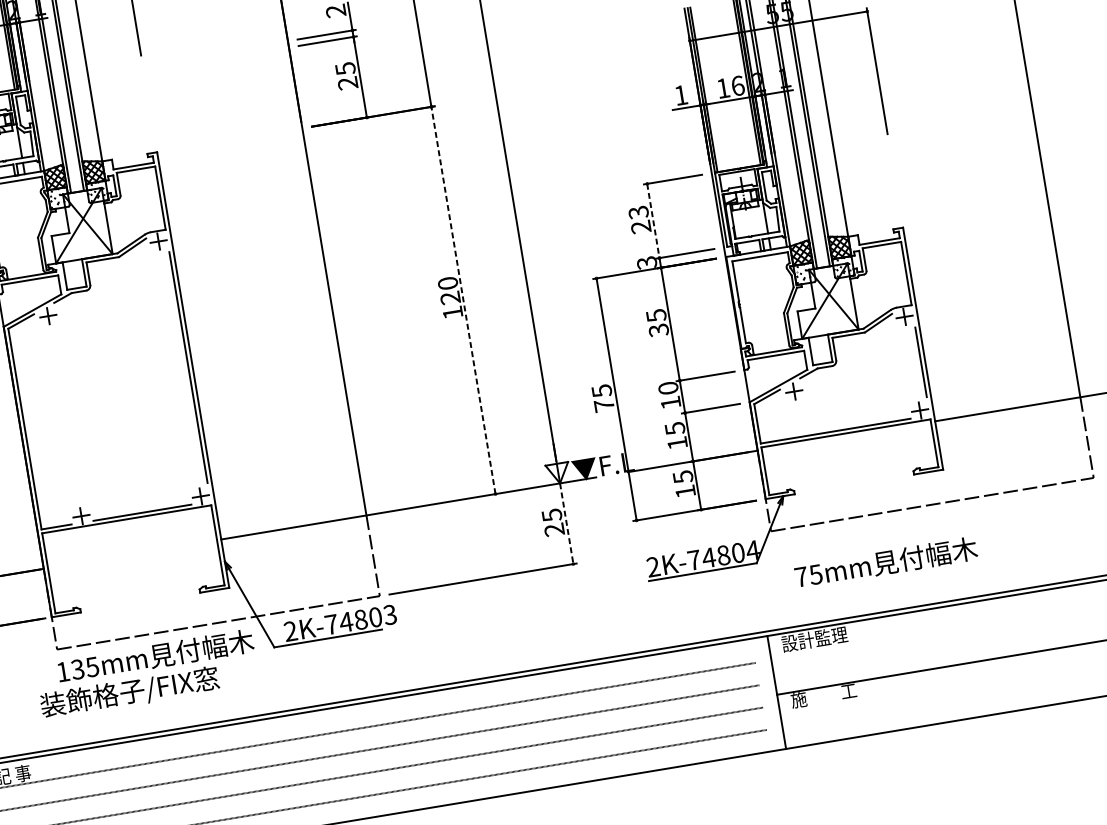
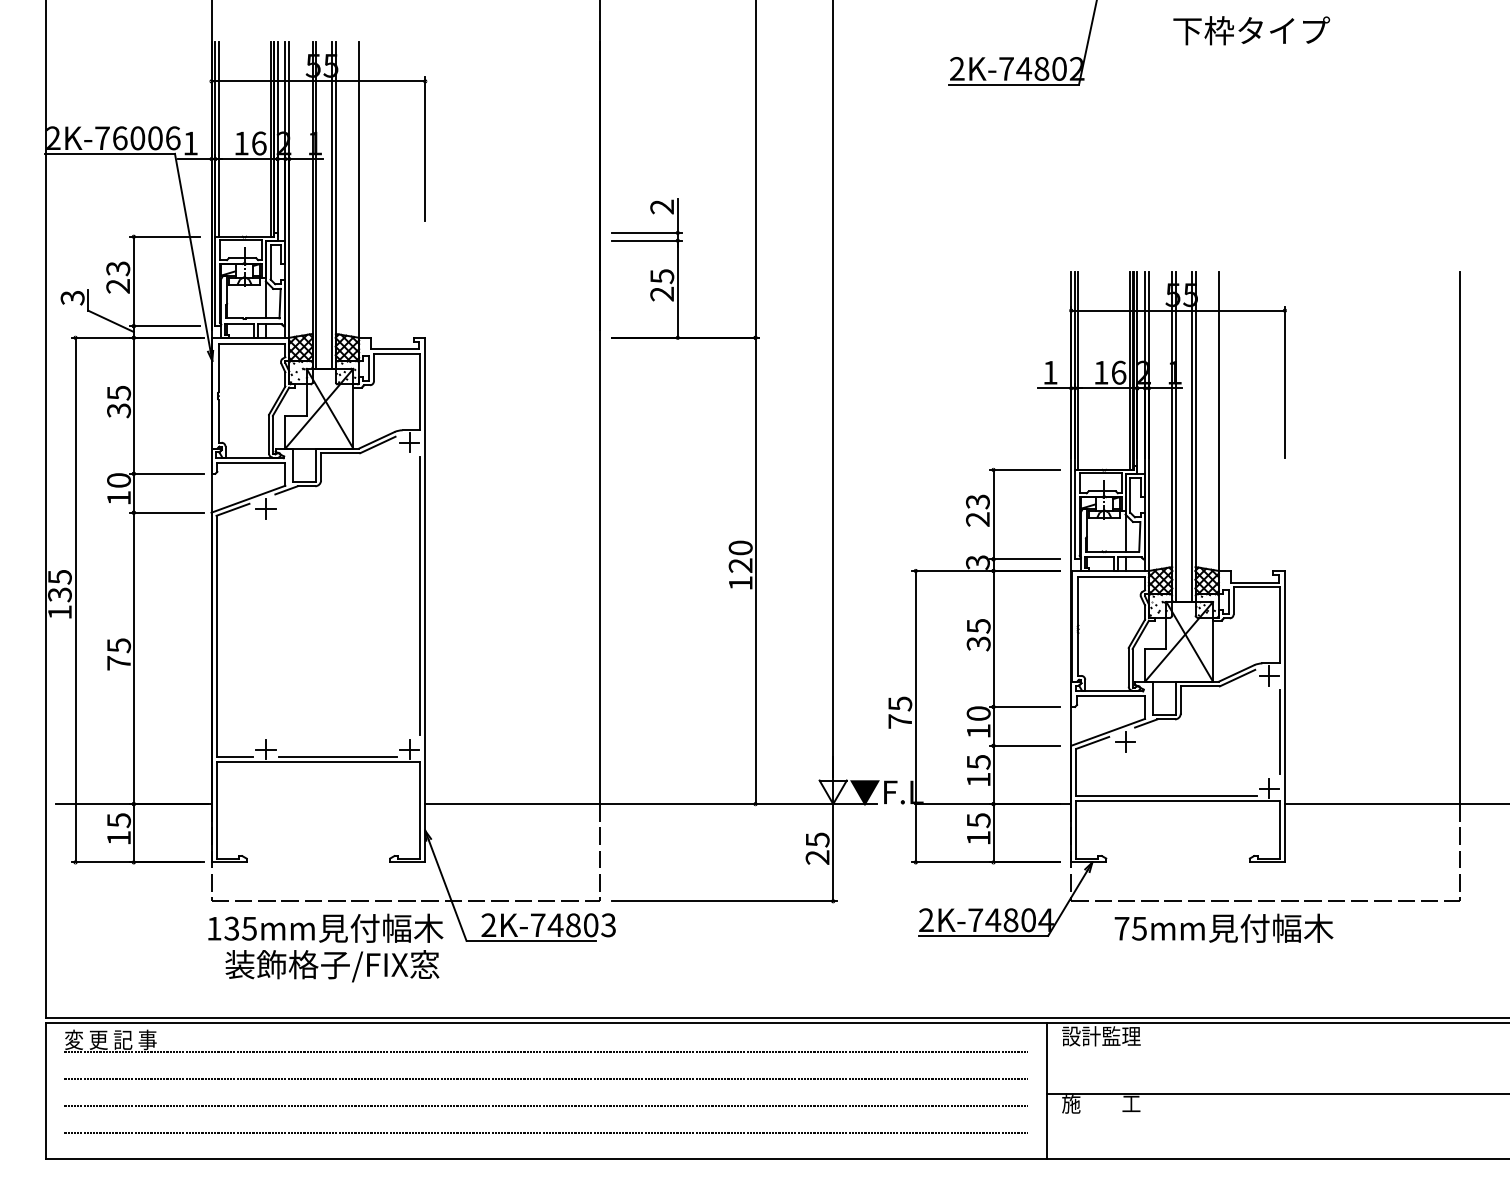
line: (653, 220) -> (993, 514), dashed -> solid
line: (463, 300) -> (755, 570), dashed -> solid
line: (566, 523) -> (833, 852), dashed -> solid
text: (885, 562) -> (1223, 927), moved
text: (130, 693) -> (332, 966), moved

